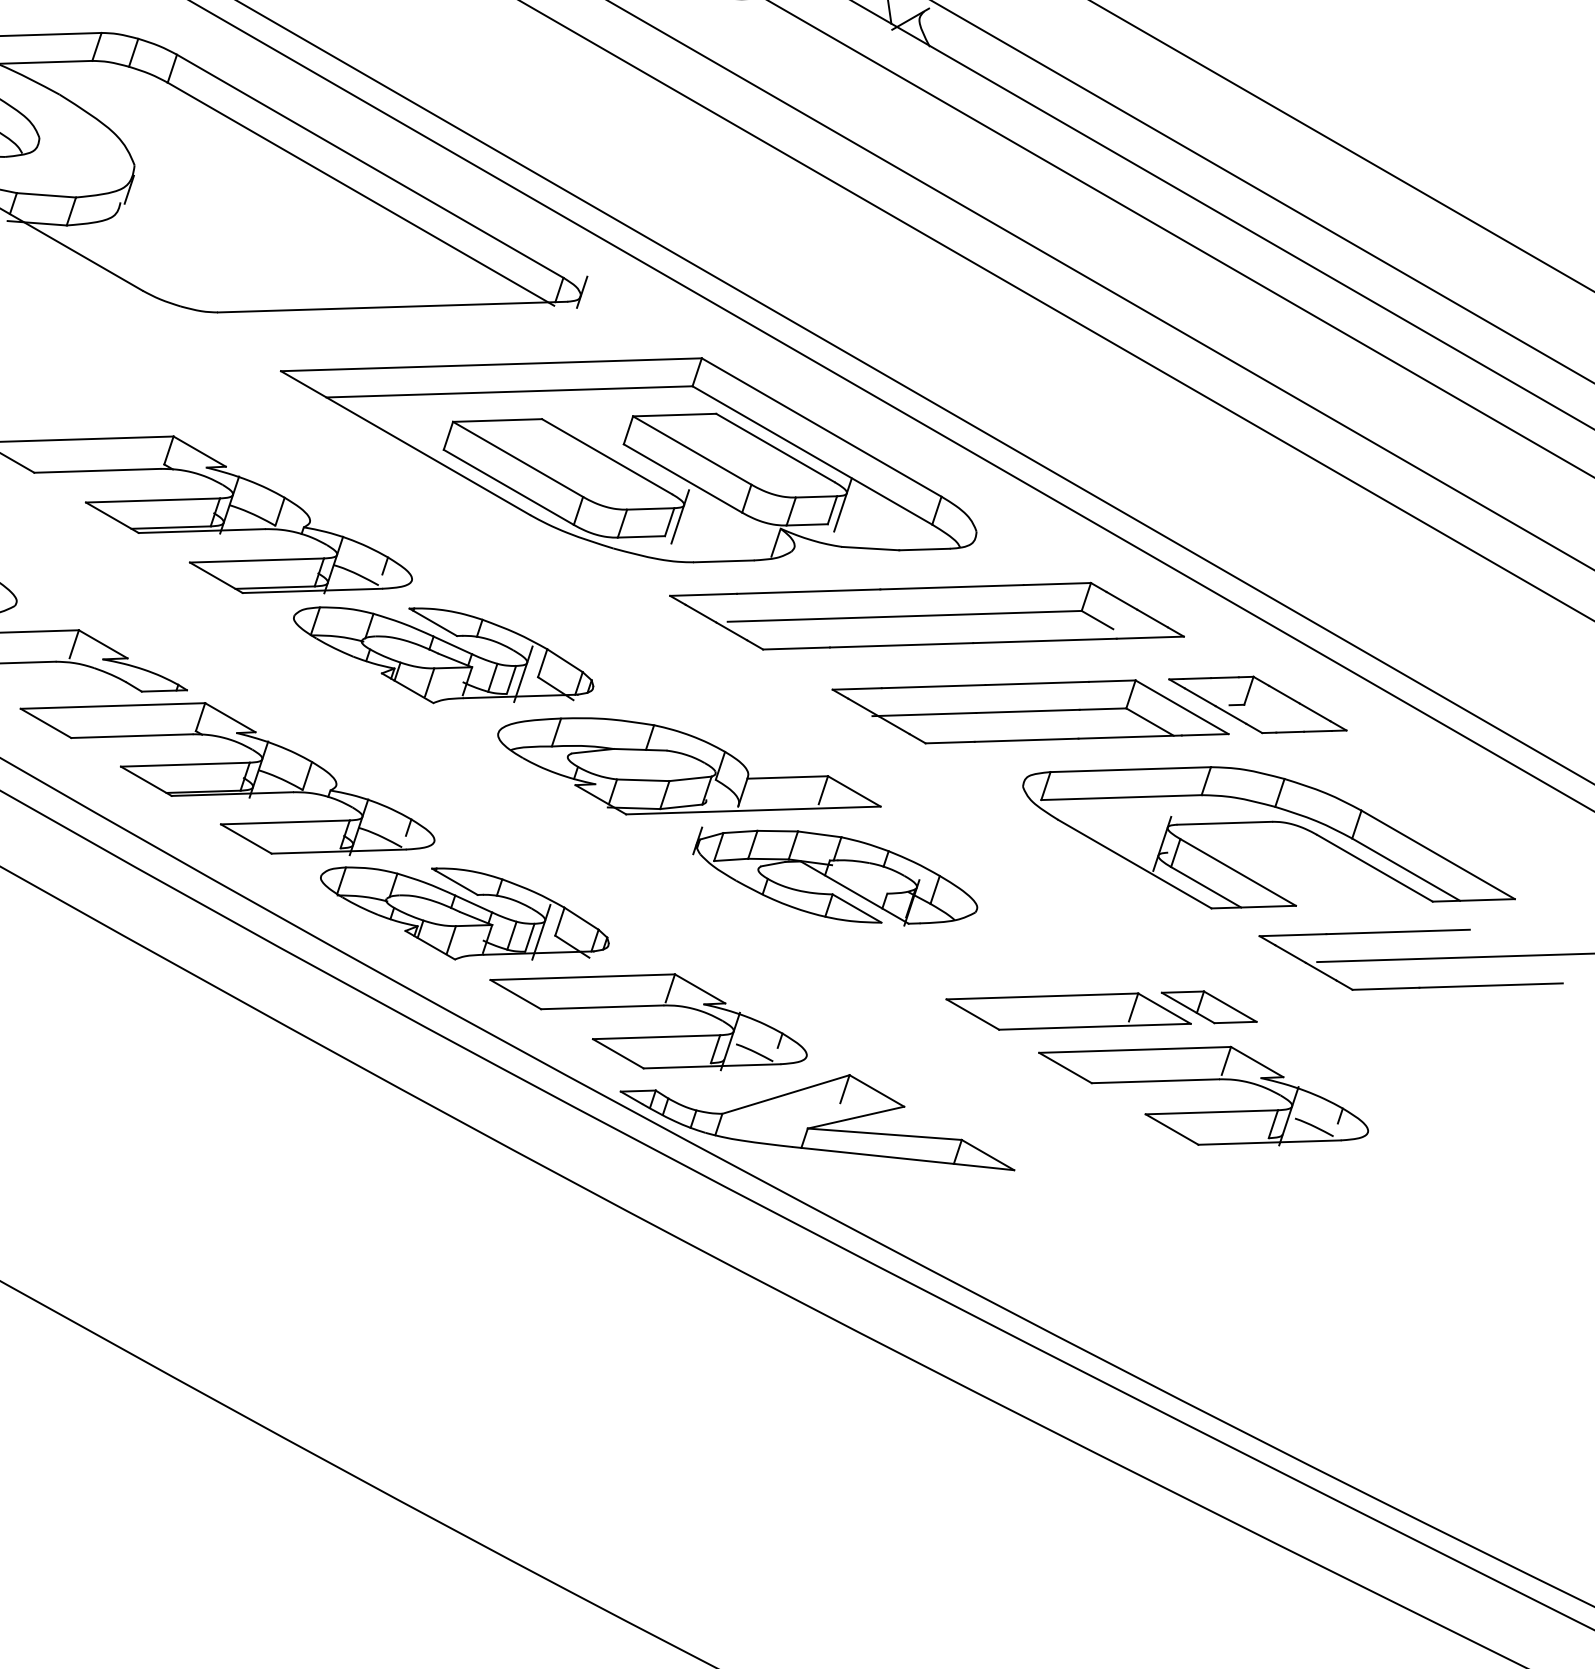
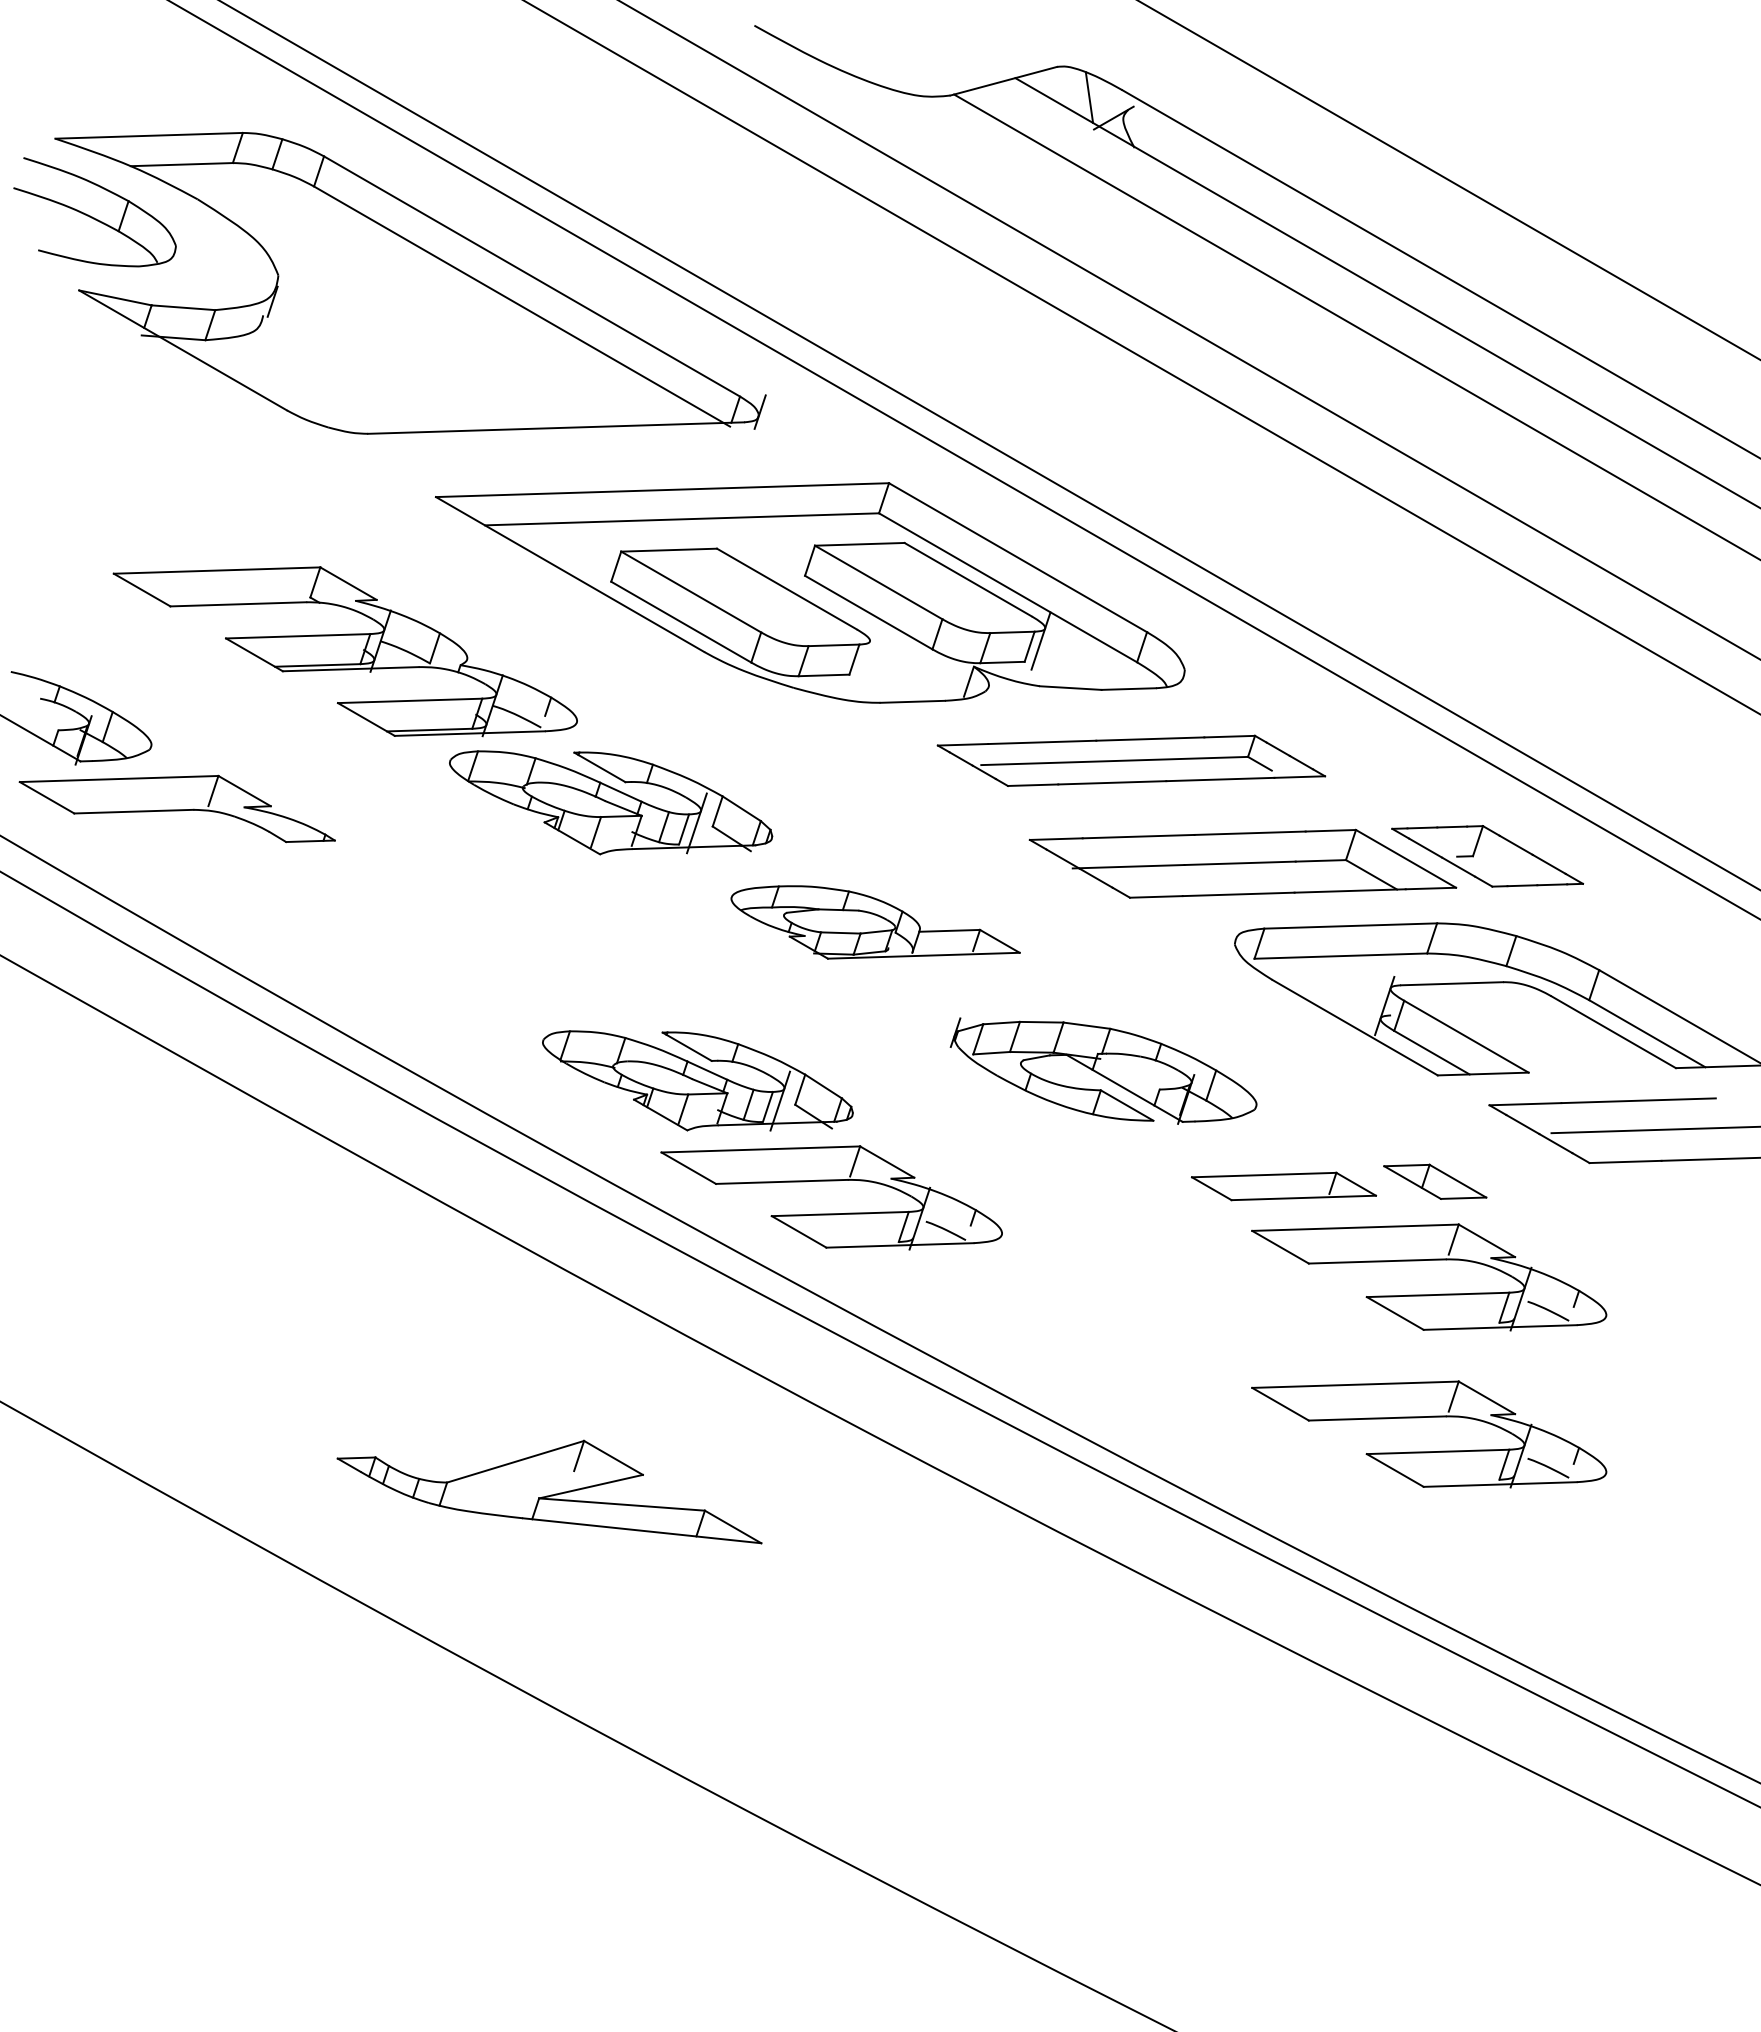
line: (679, 516) -> (865, 653), removed
part: (927, 615) -> (1131, 760), size x0.7
part: (689, 766) -> (875, 922), size x0.7
part: (227, 779) -> (378, 936), removed
part: (835, 875) -> (1103, 1070), moved
part: (464, 913) -> (697, 1080), moved
part: (1068, 1011) -> (1283, 1186), size x0.7
part: (817, 1122) -> (549, 1491), moved
part: (1203, 1226) -> (1429, 1417), added

